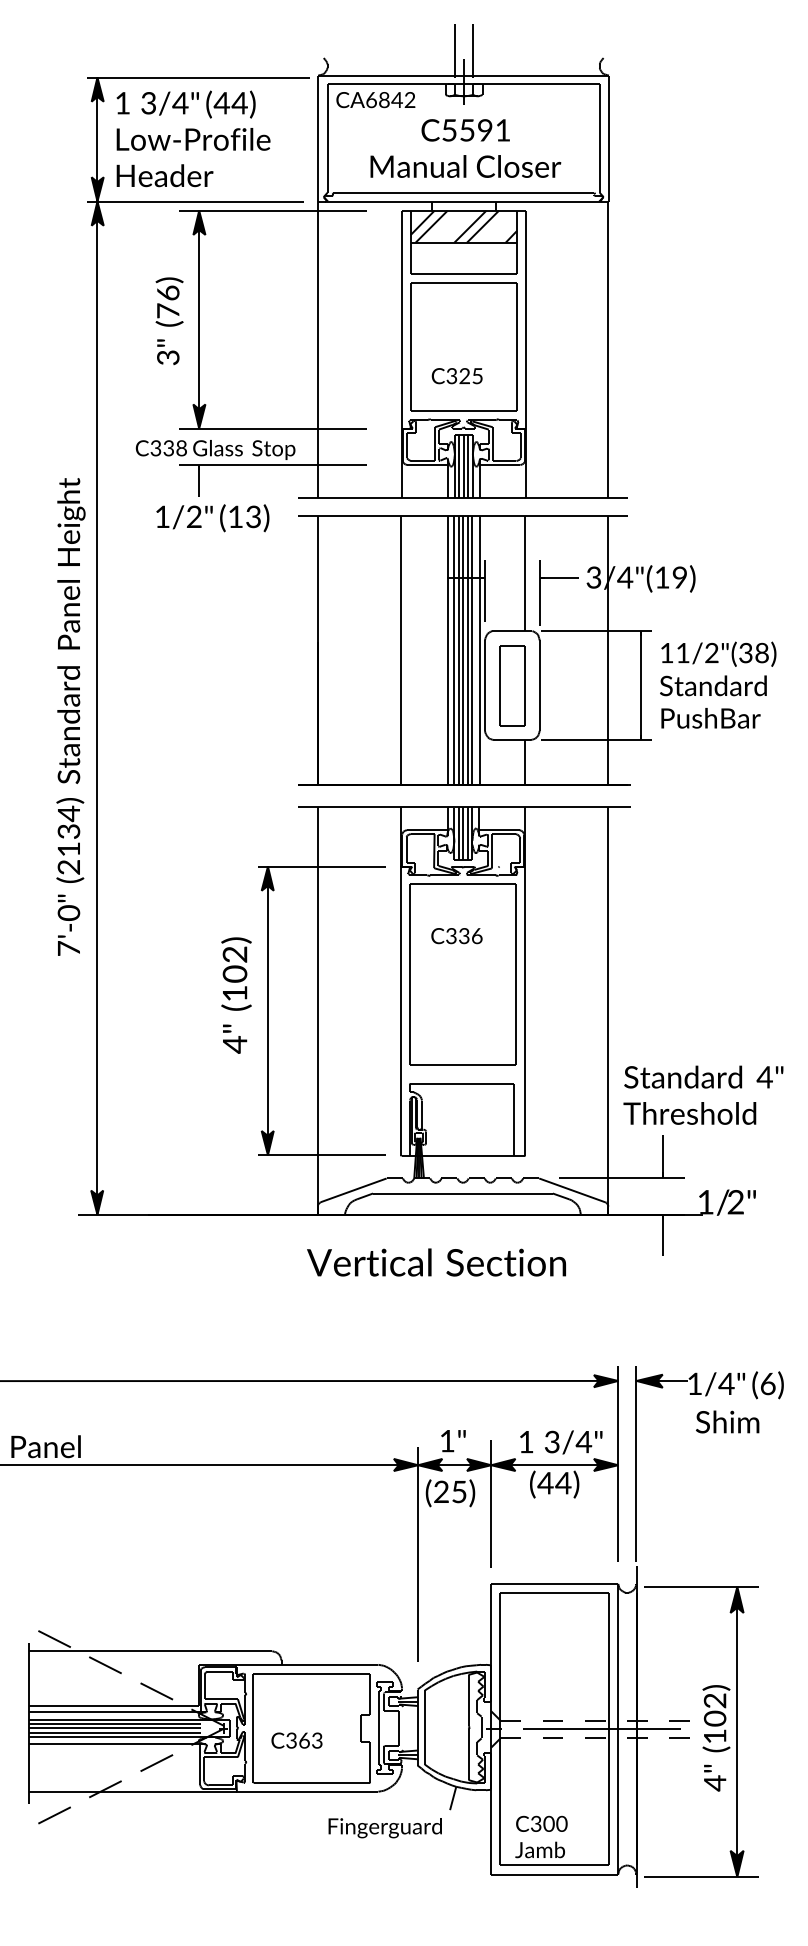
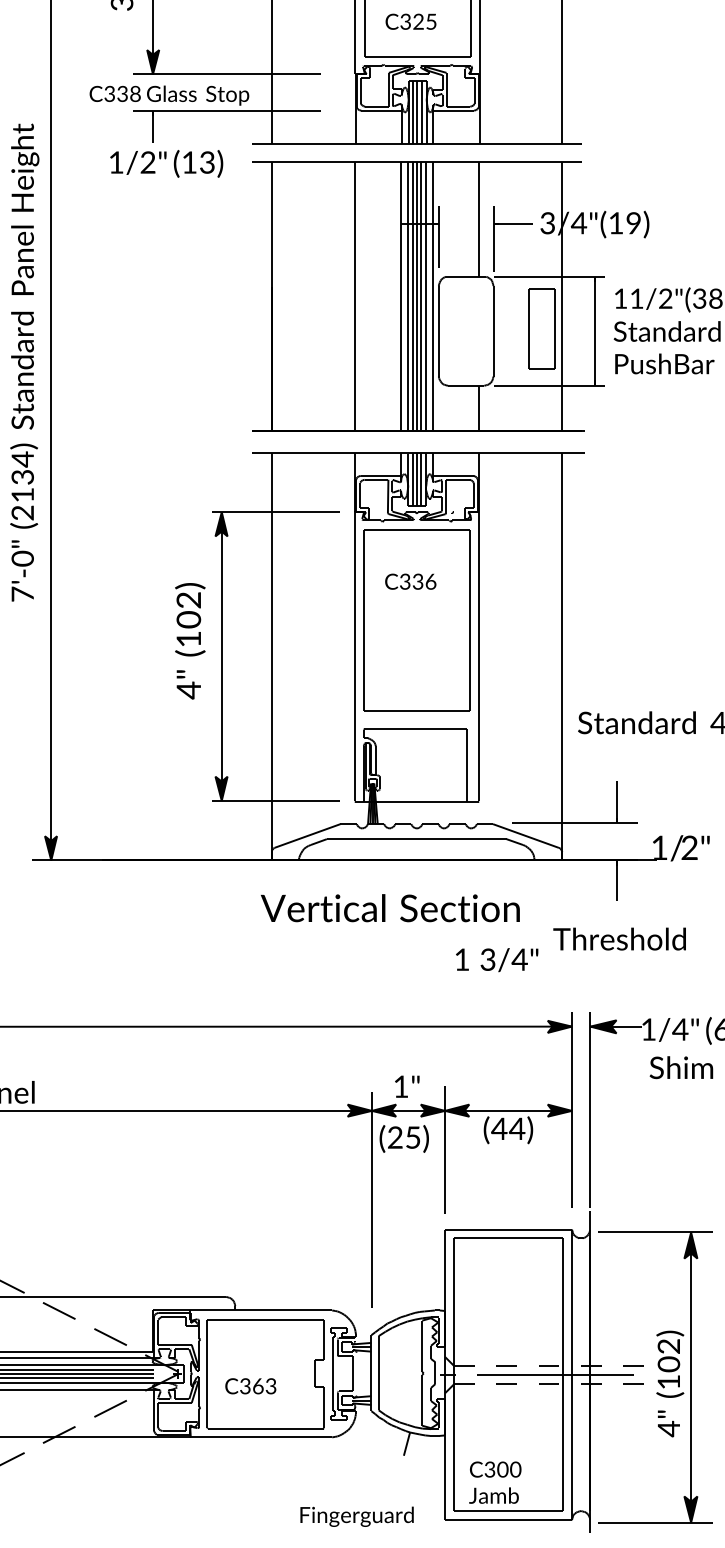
part: (512, 685) -> (542, 329), moved
text: (689, 1113) -> (619, 939), moved
text: (561, 1442) -> (497, 960), moved
text: (384, 1828) -> (356, 1517), moved

